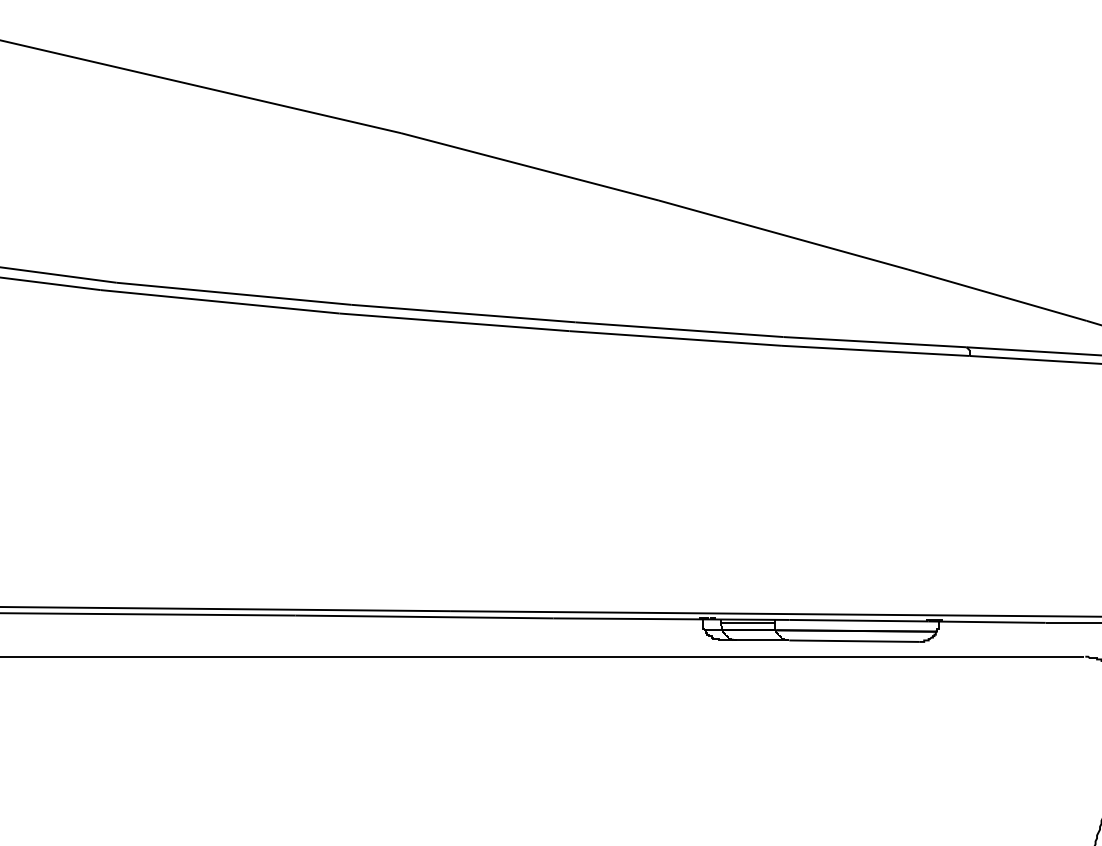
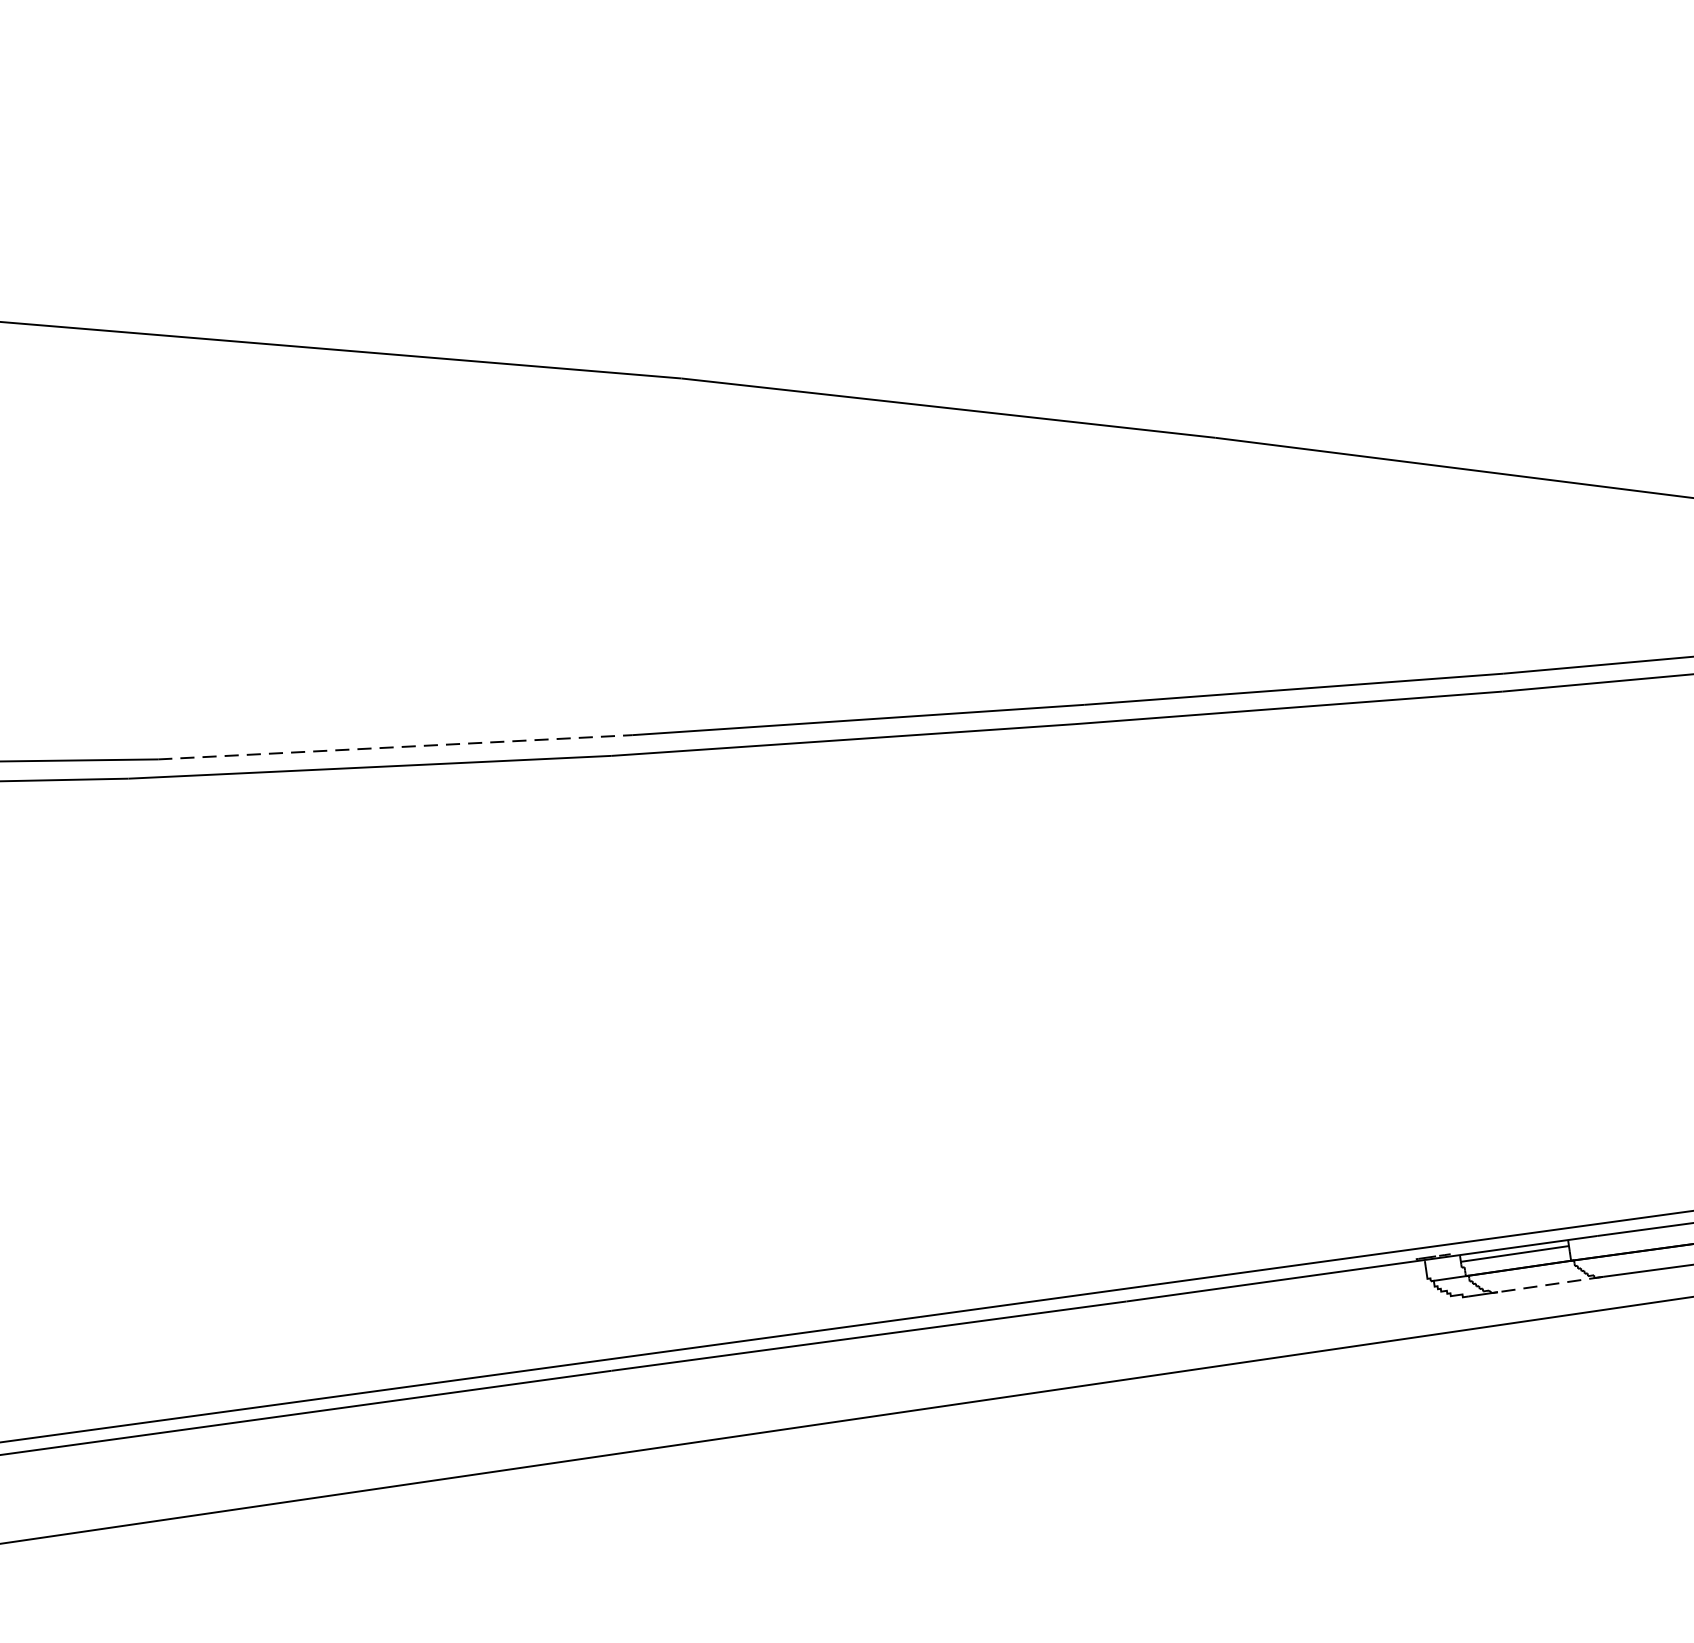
line: (233, 293) -> (394, 746), solid -> dashed
line: (762, 640) -> (1549, 1284), solid -> dashed

